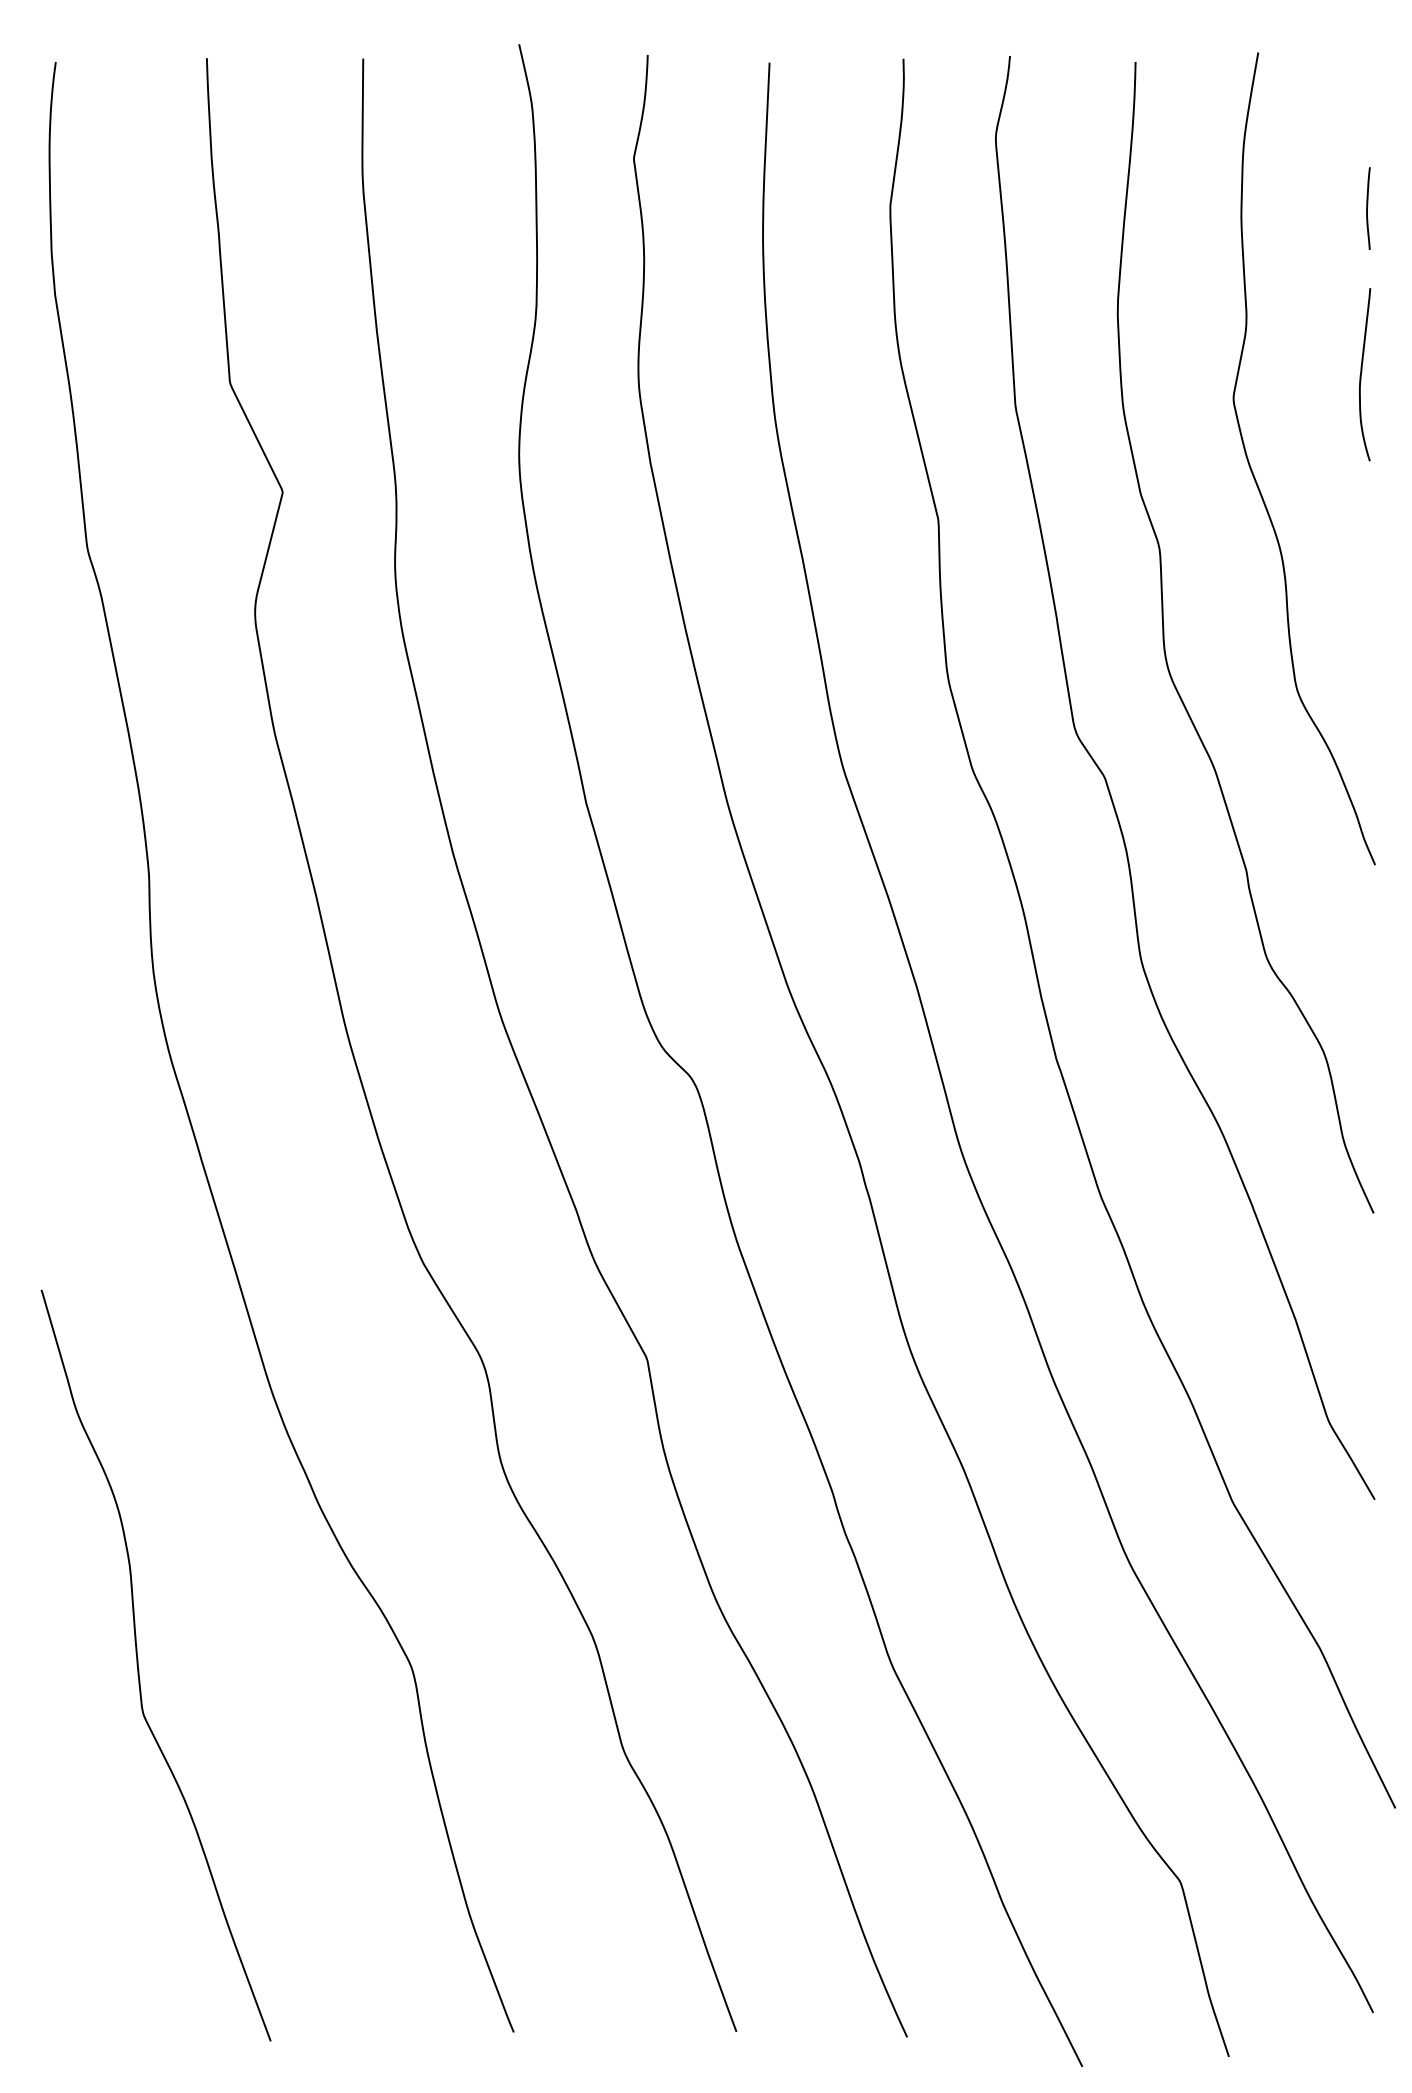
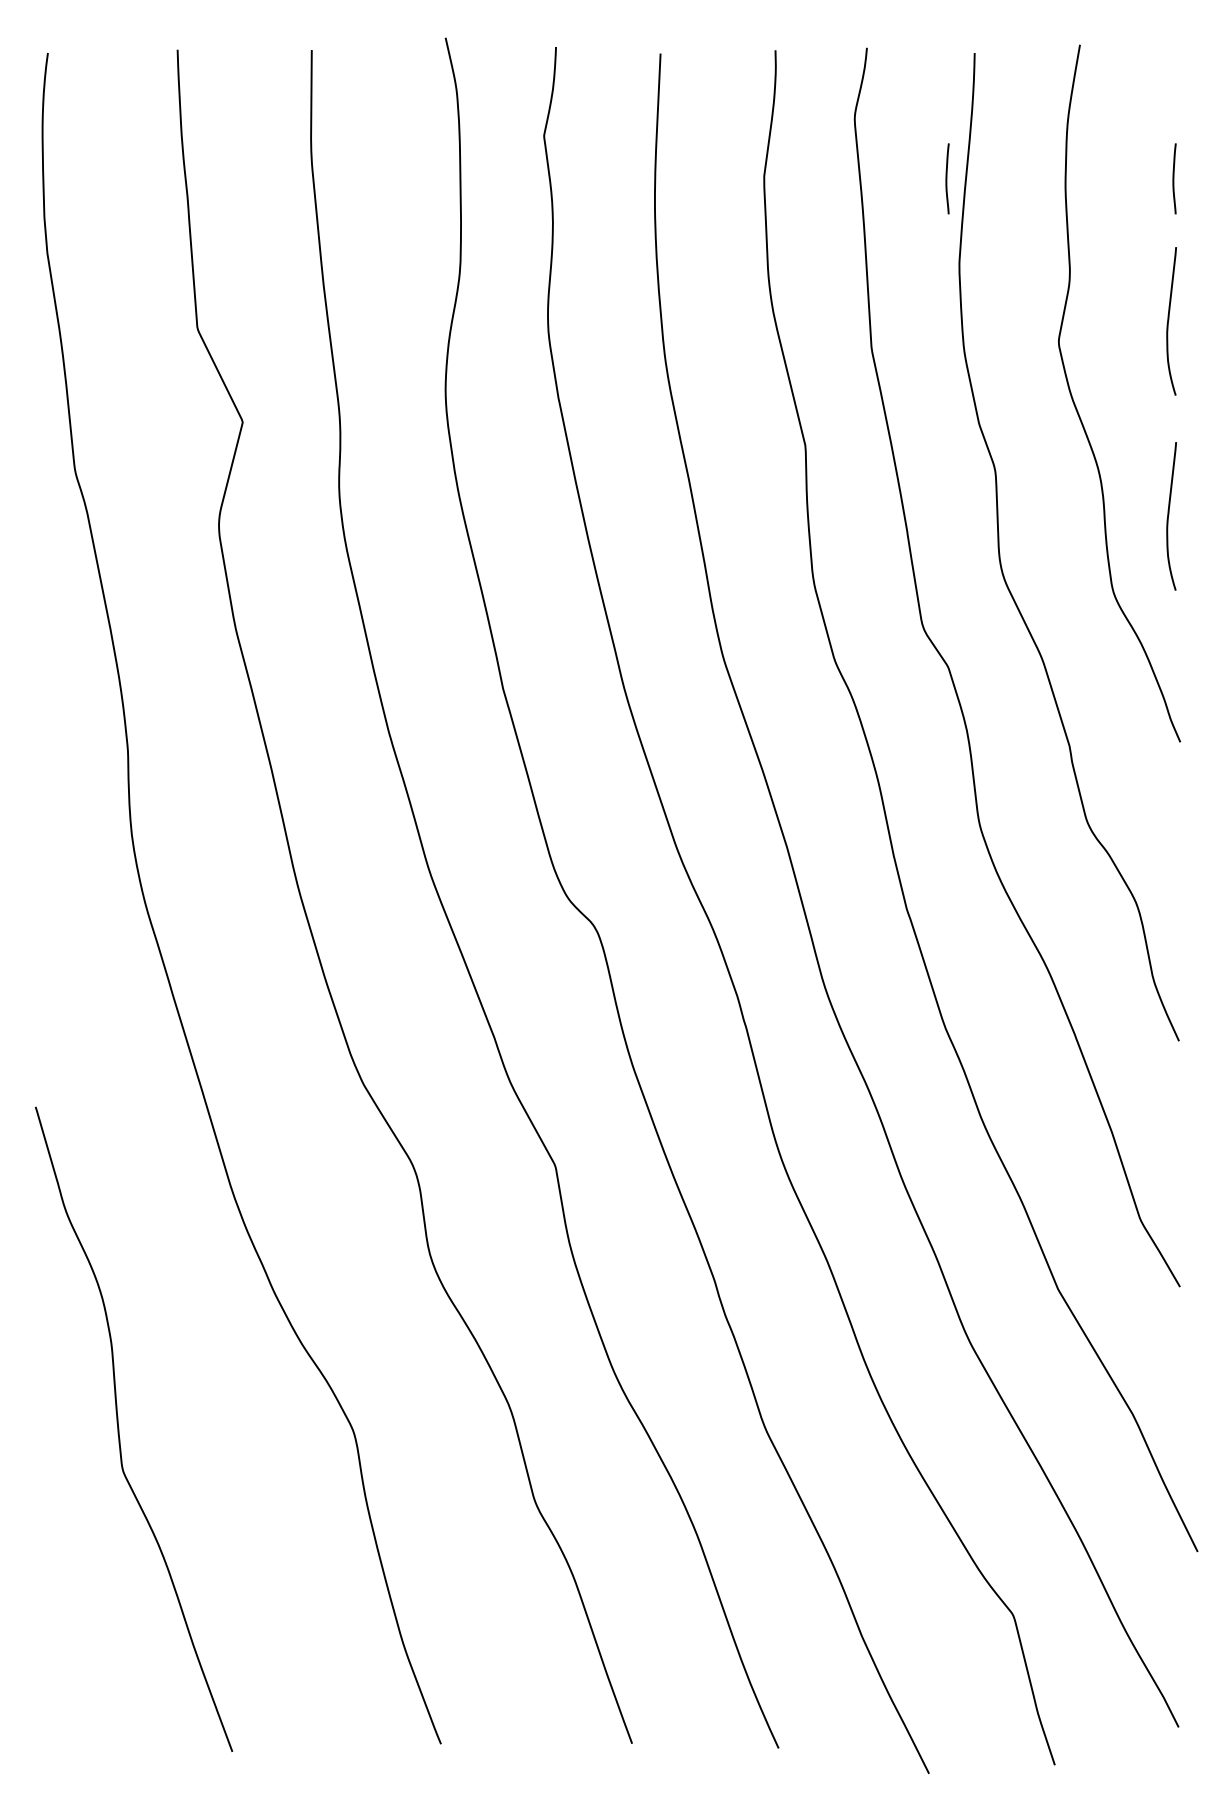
curve: (1103, 208) -> (947, 178), added
curve: (1362, 600) -> (1169, 515), added

